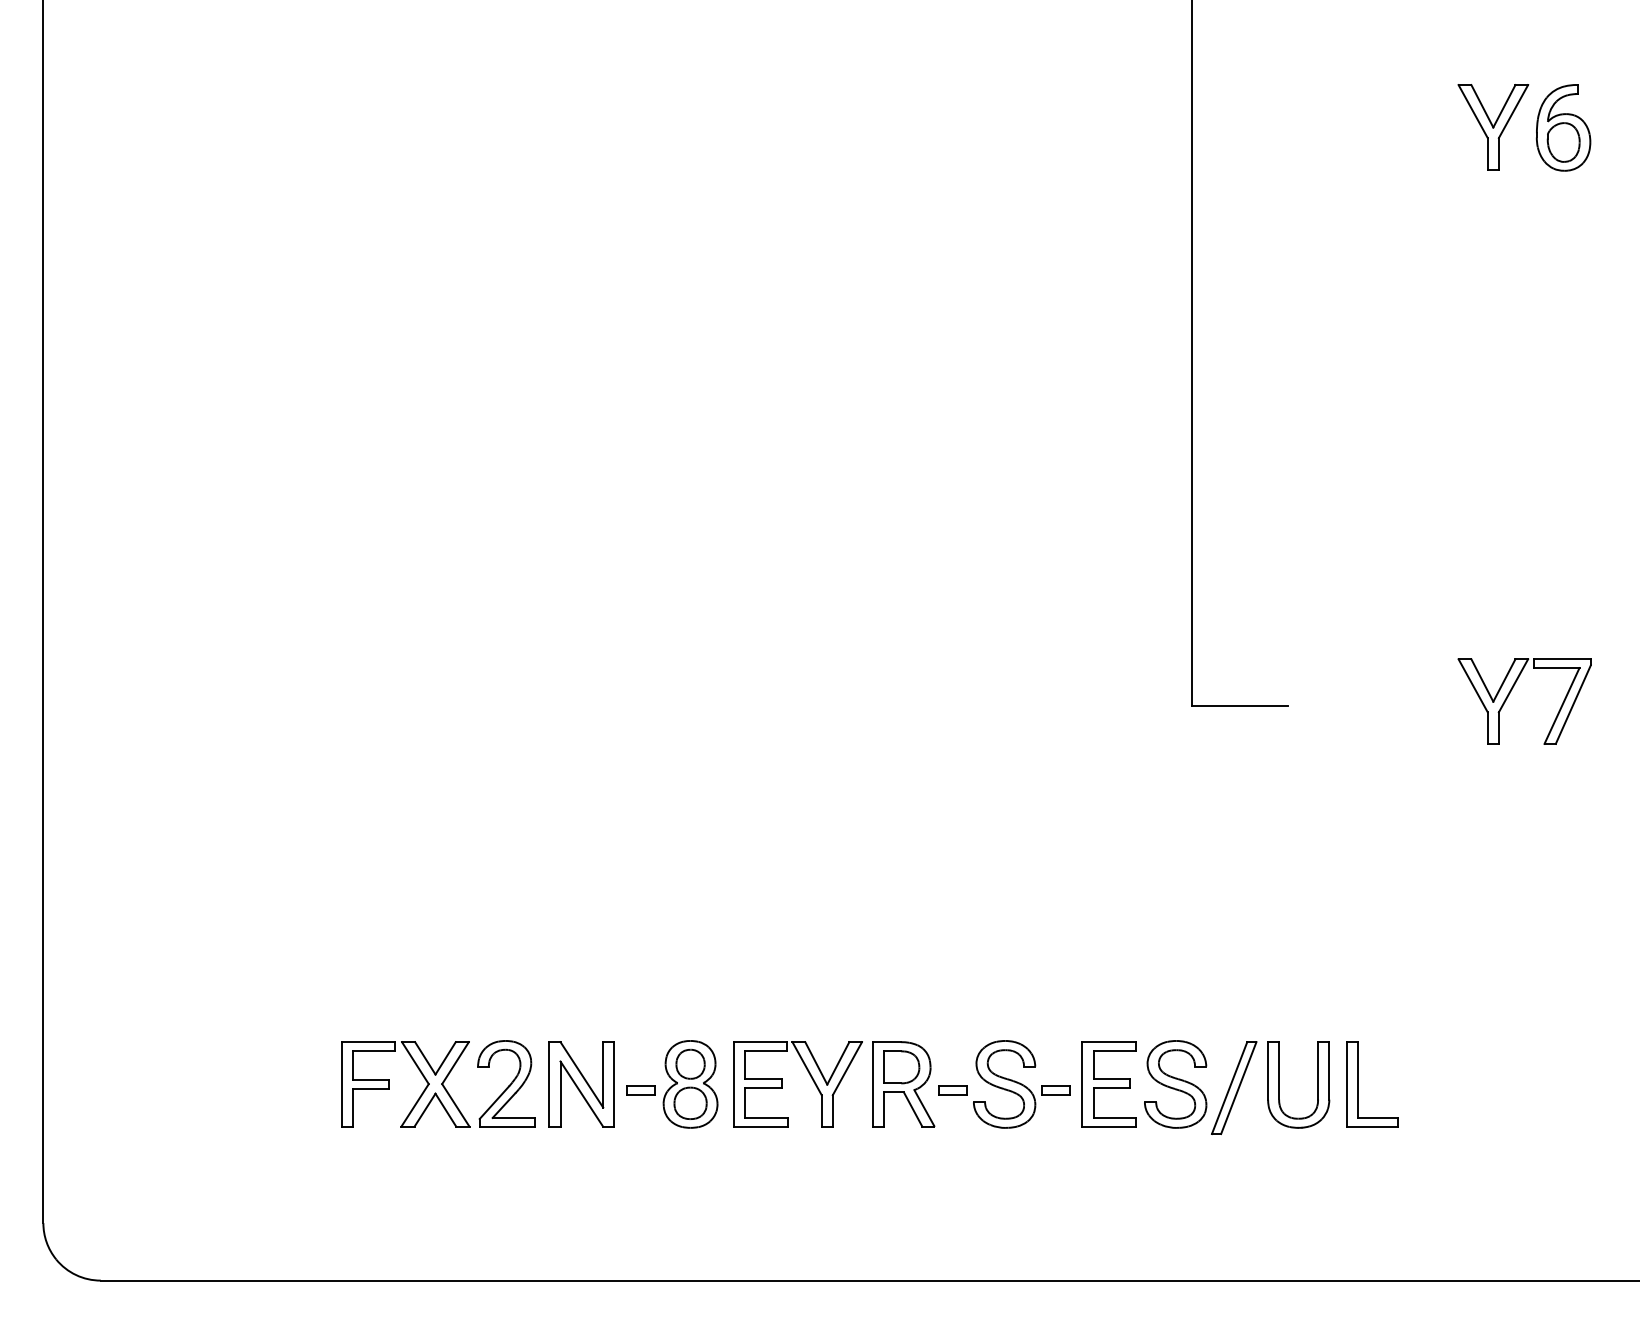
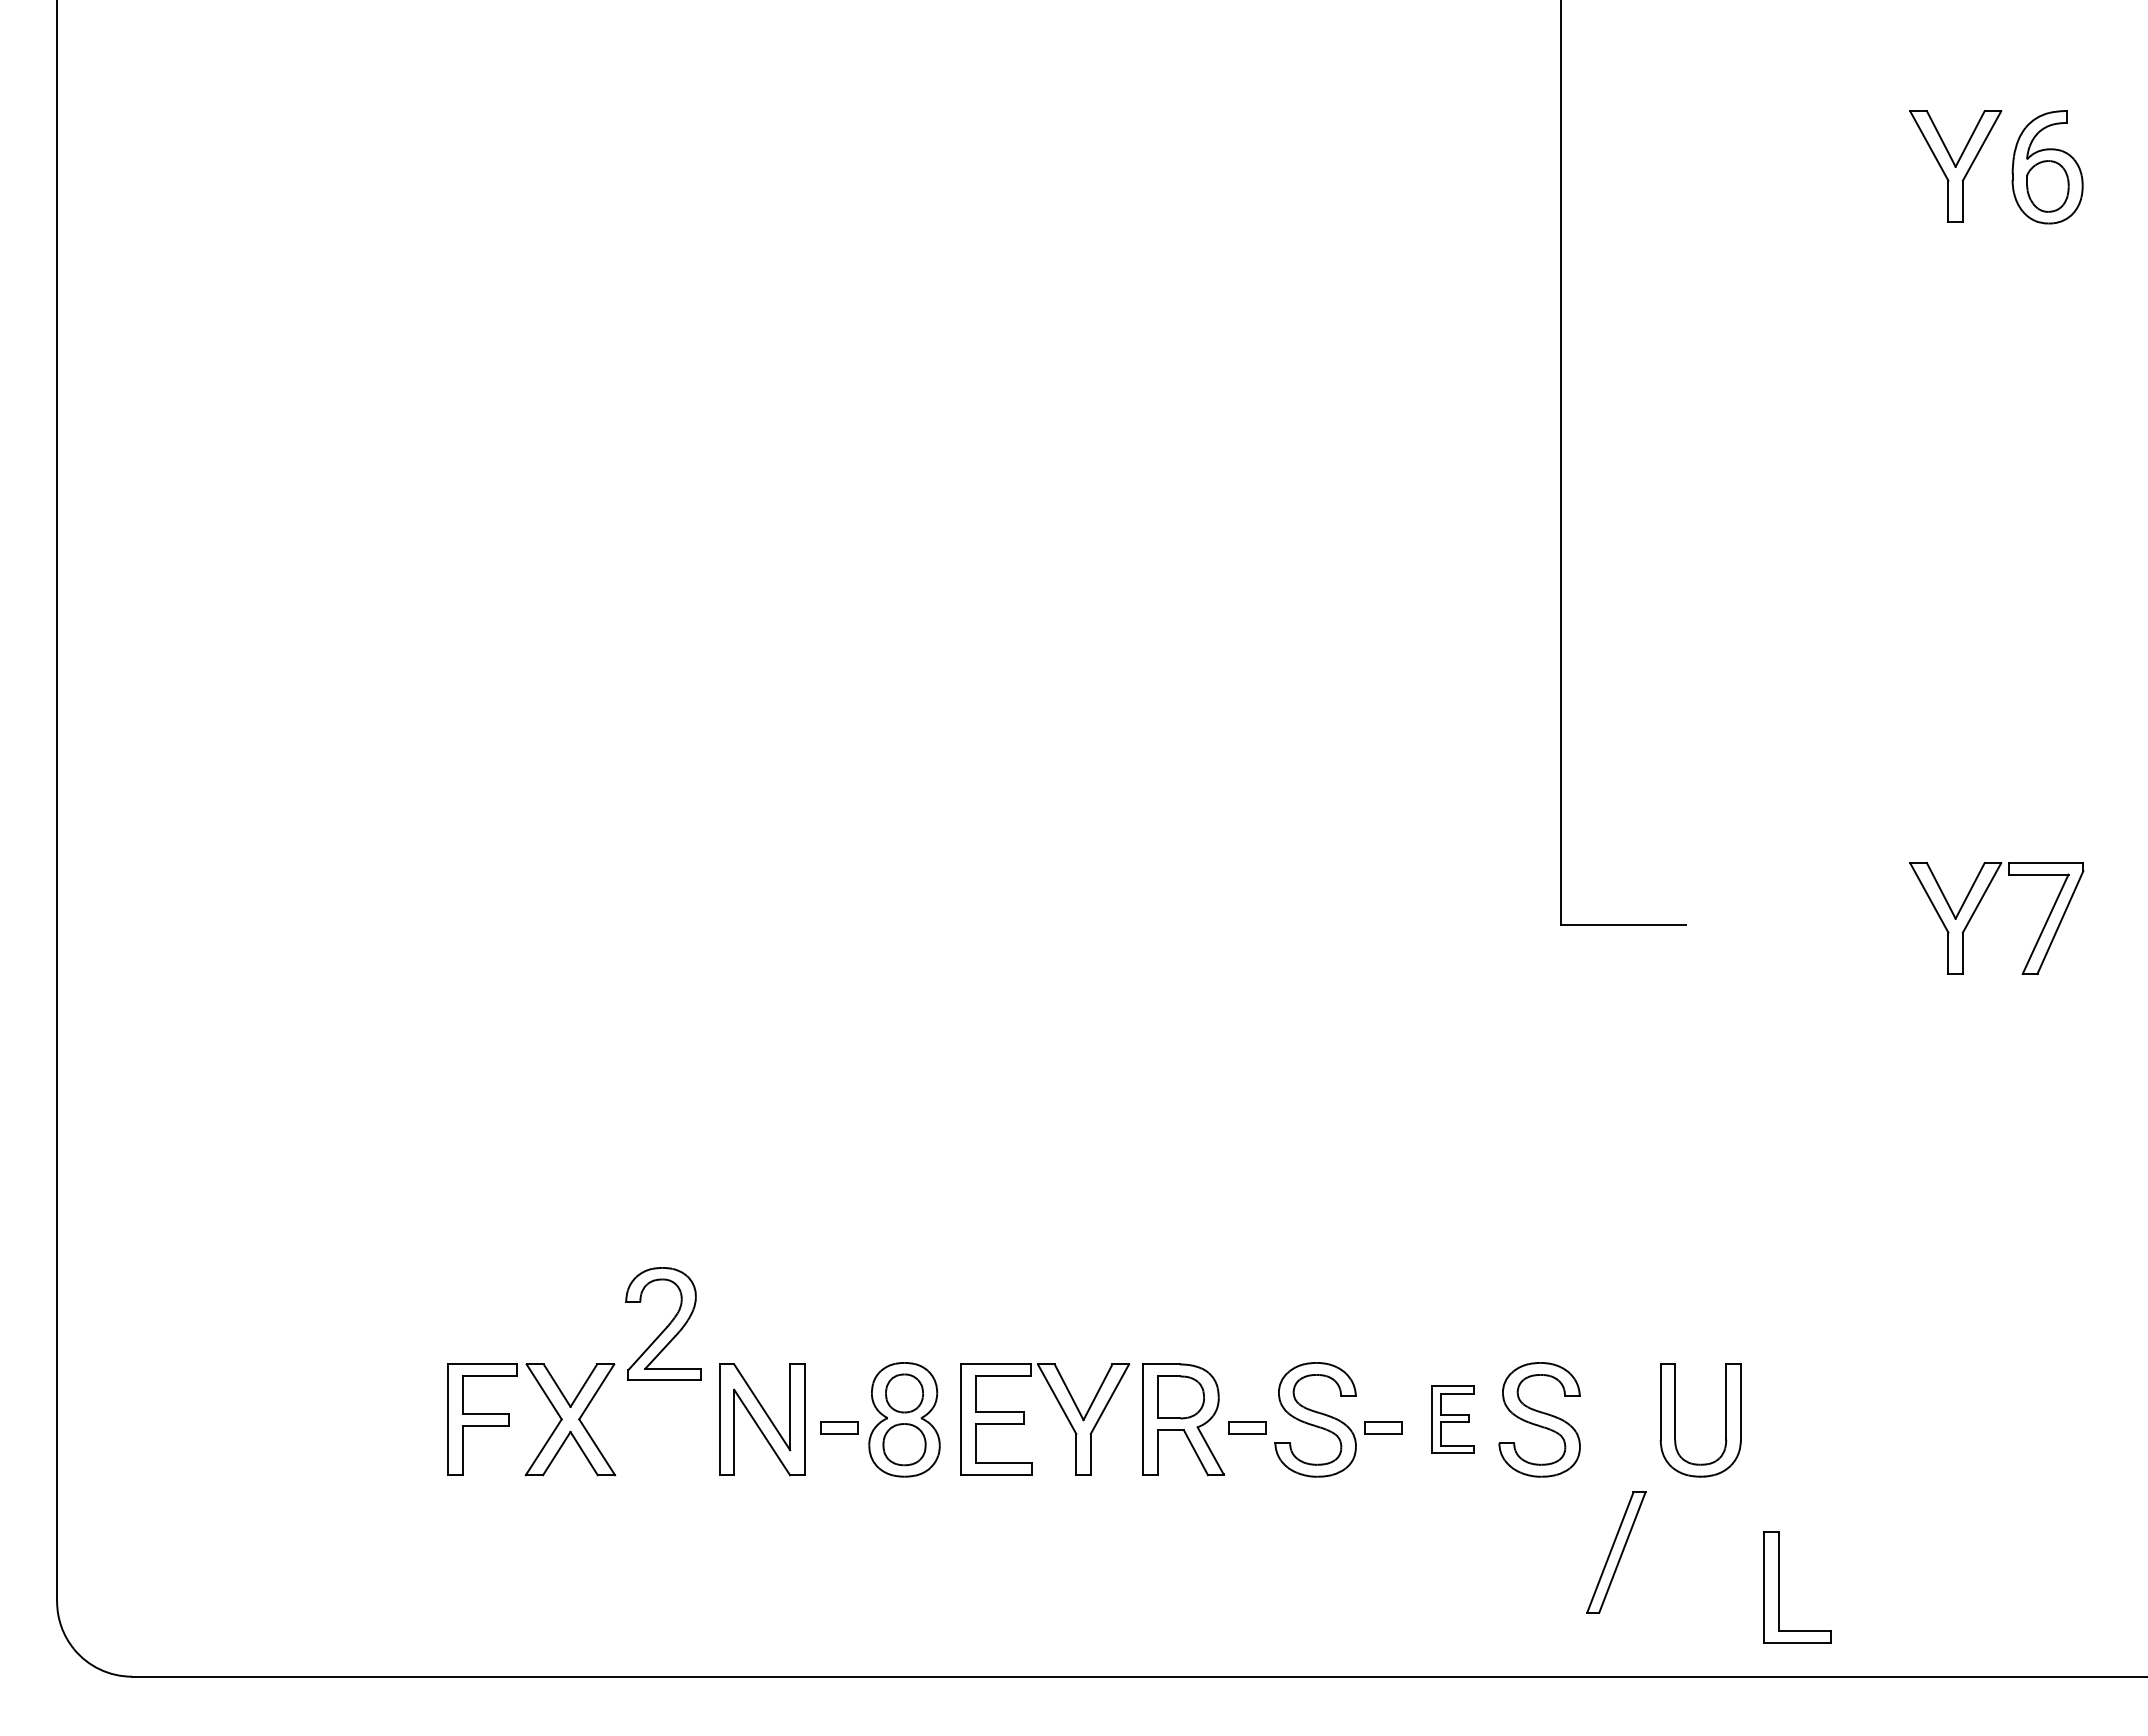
part: (506, 1083) -> (663, 1323), moved
part: (1109, 1084) -> (1452, 1419), size x0.6
part: (1358, 1084) -> (1779, 1587), moved
part: (1234, 1087) -> (1616, 1552), moved

